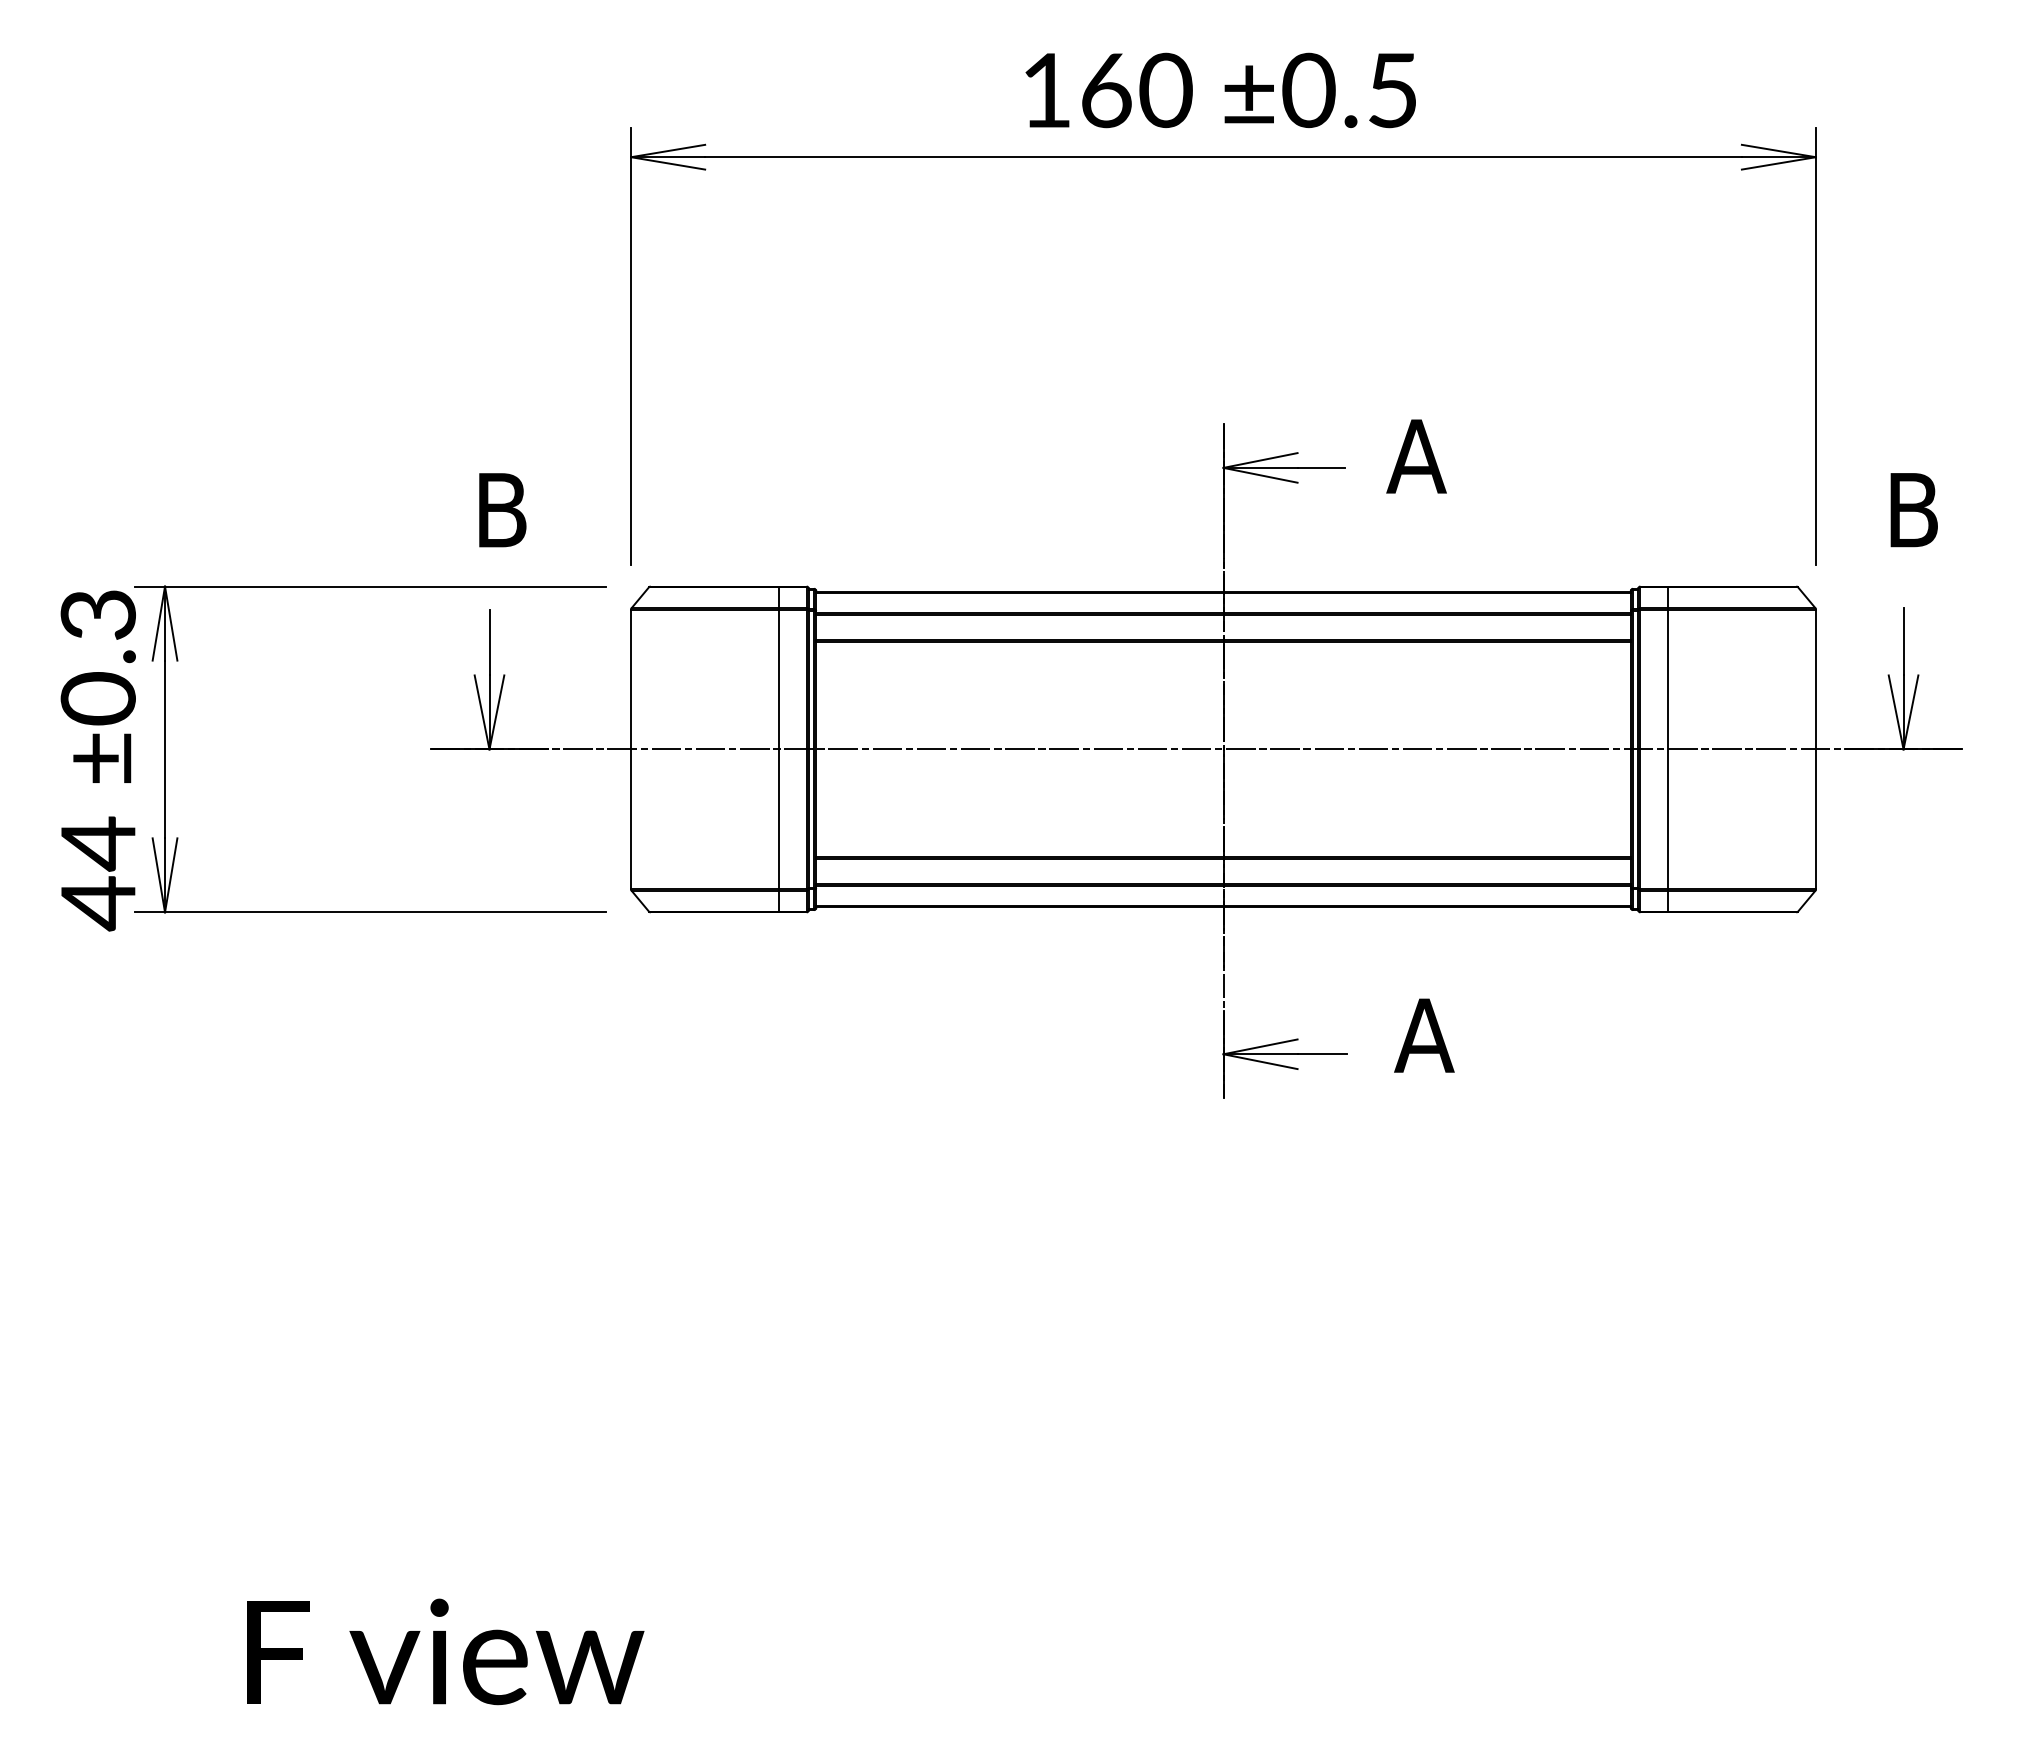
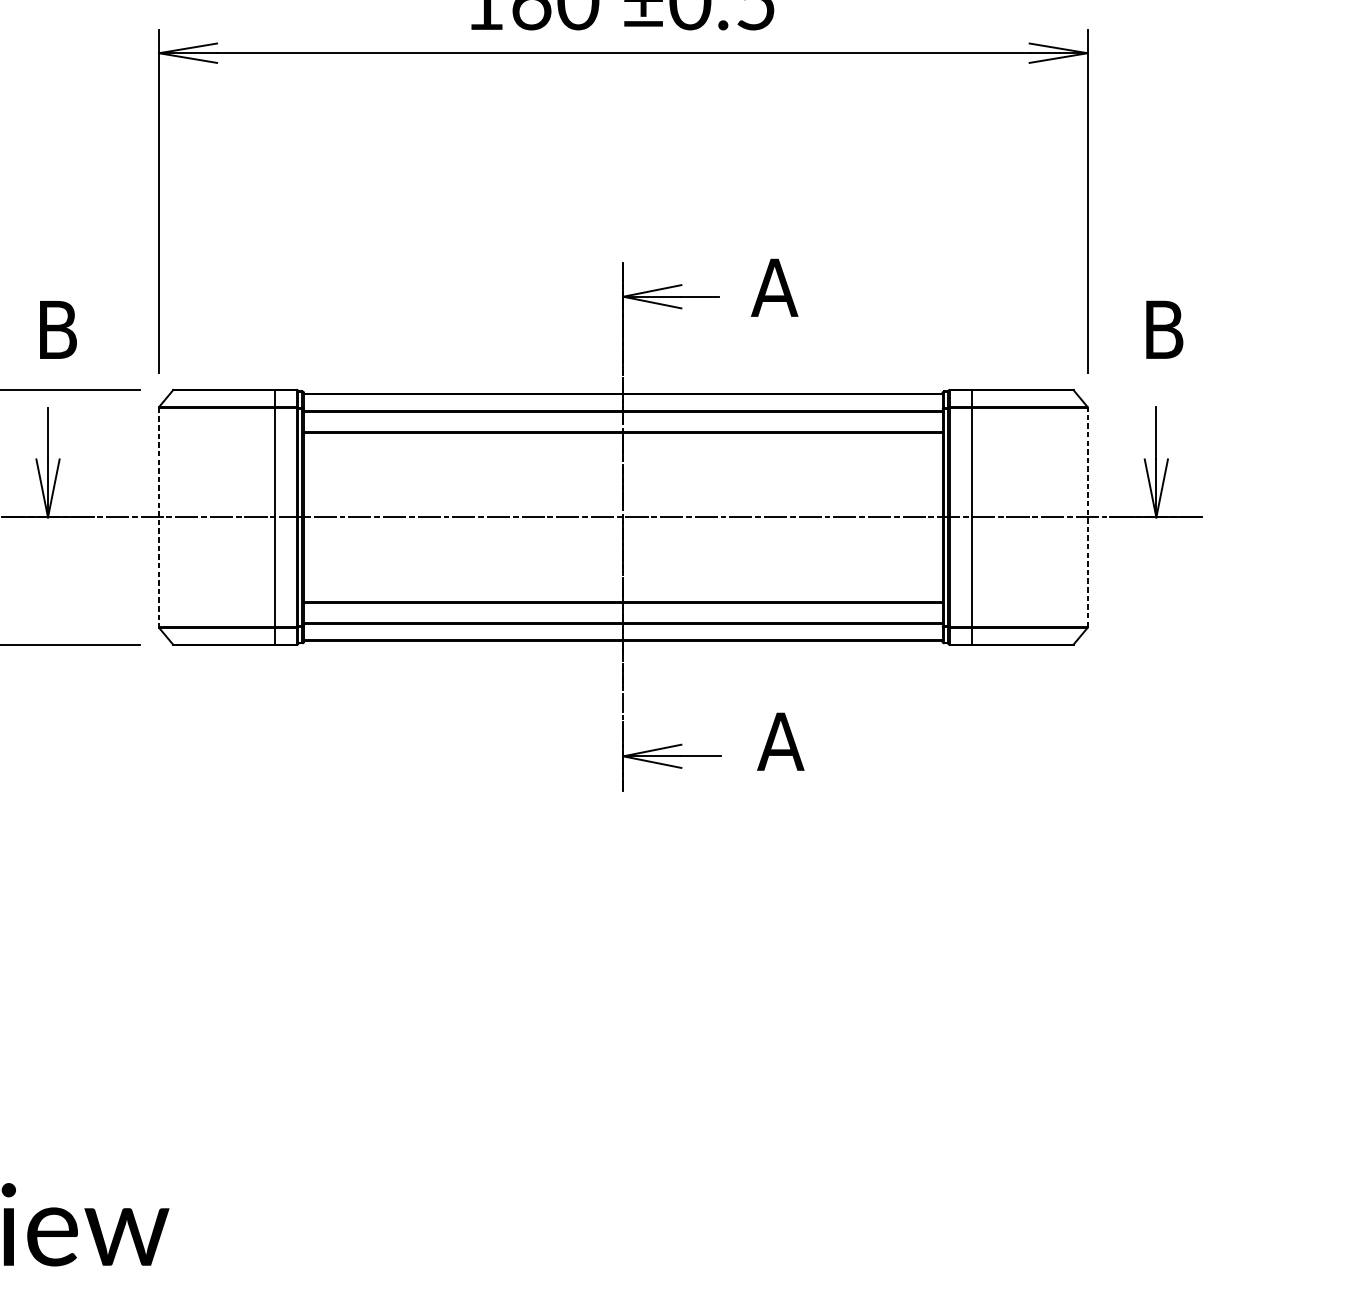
line: (631, 749) -> (159, 517), solid -> dashed
line: (1815, 749) -> (1087, 517), solid -> dashed

